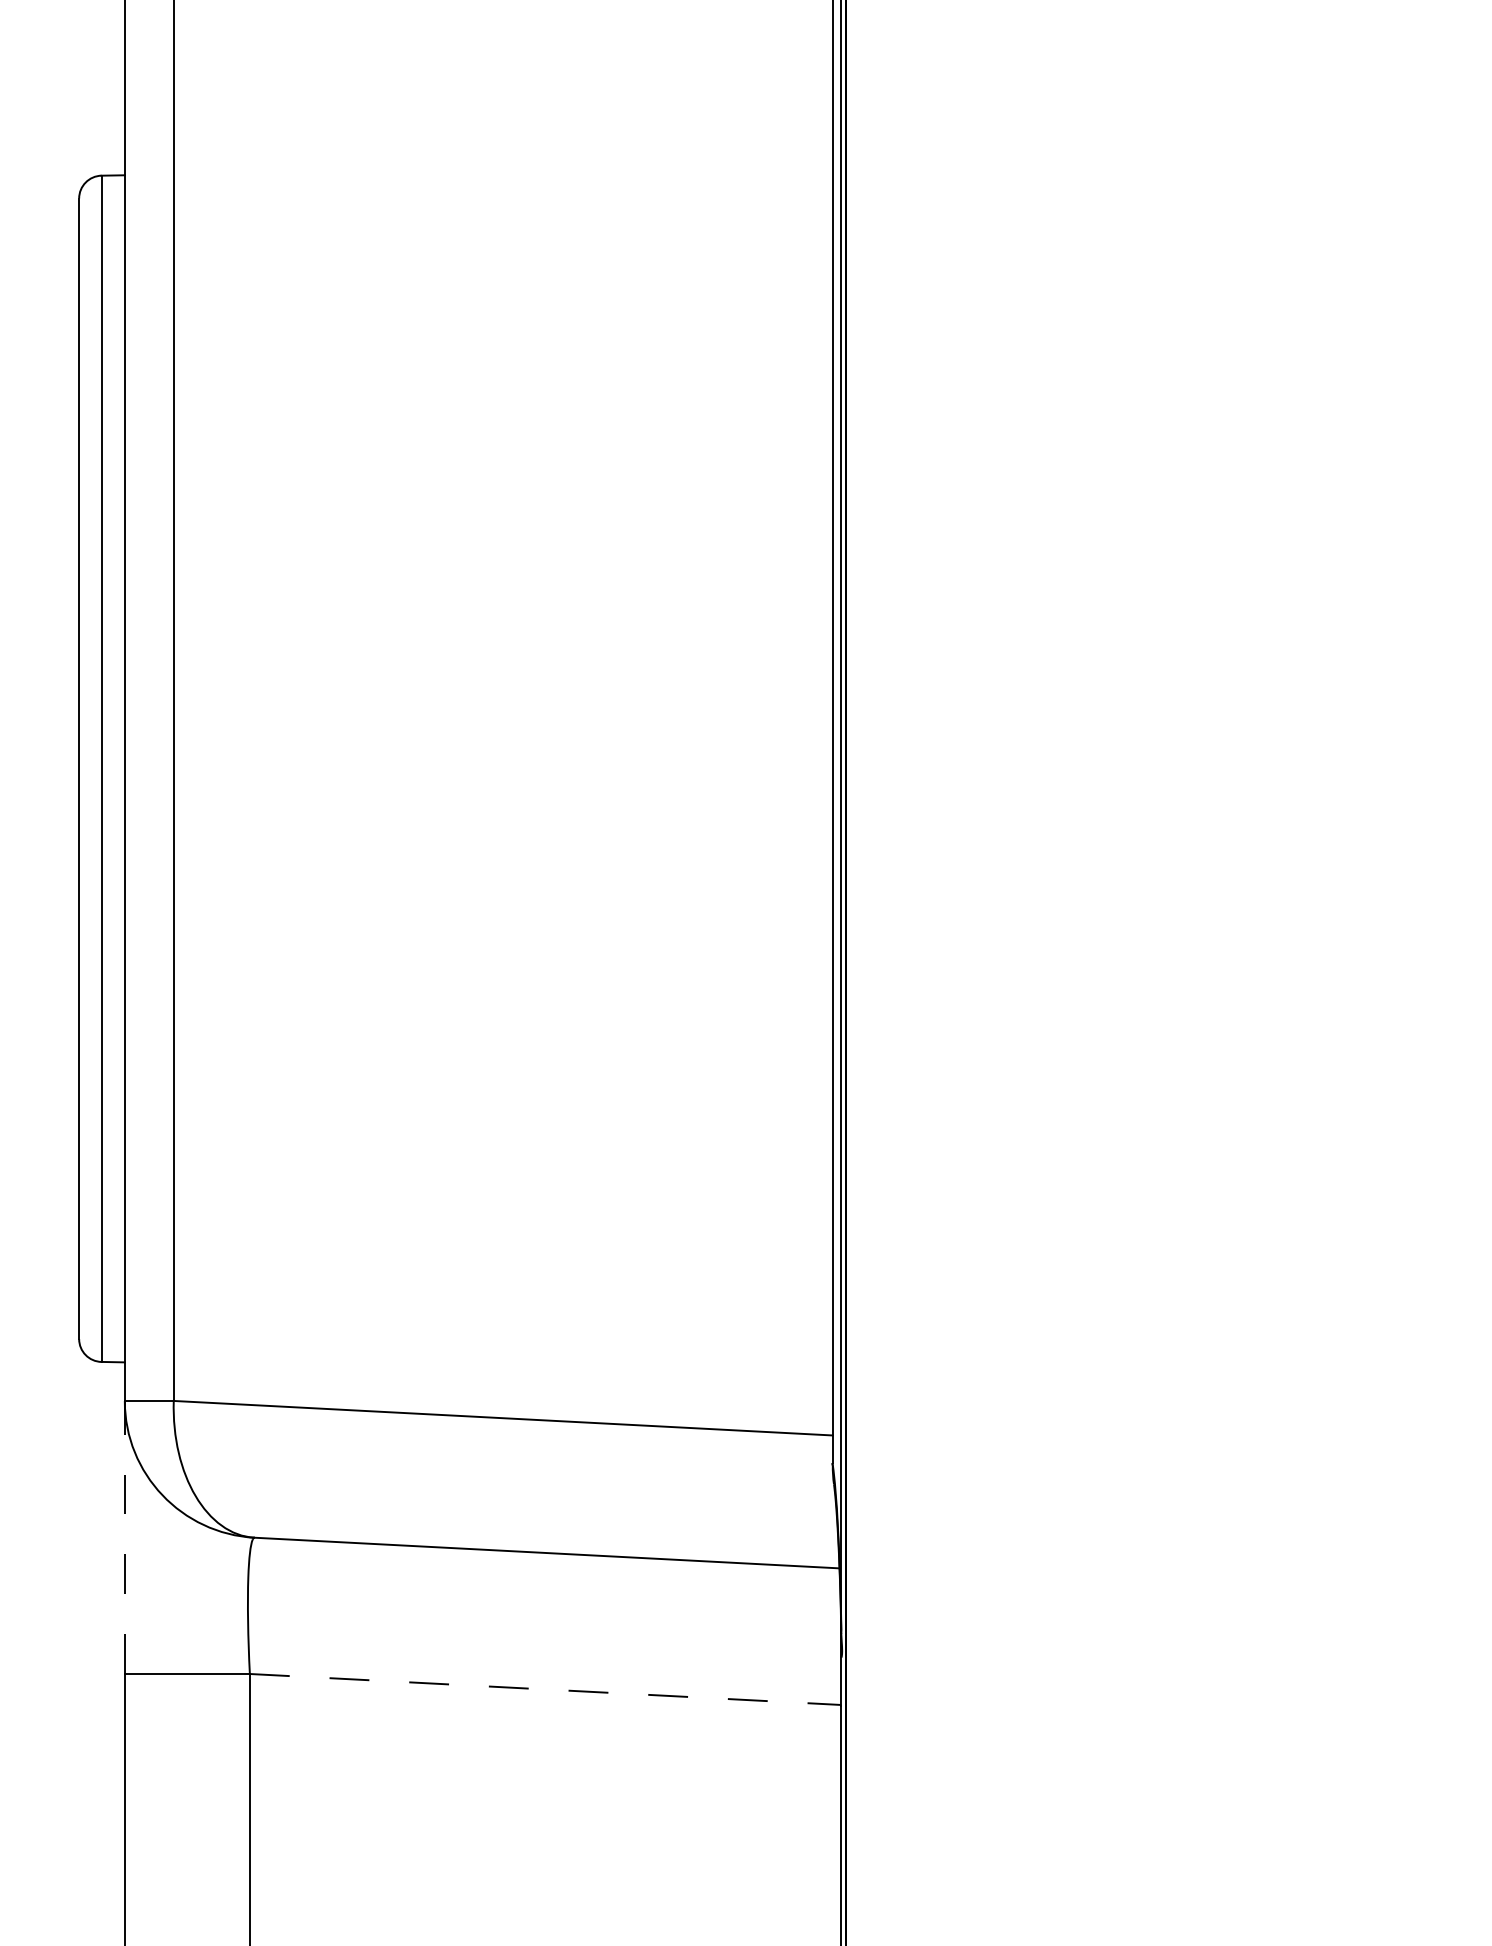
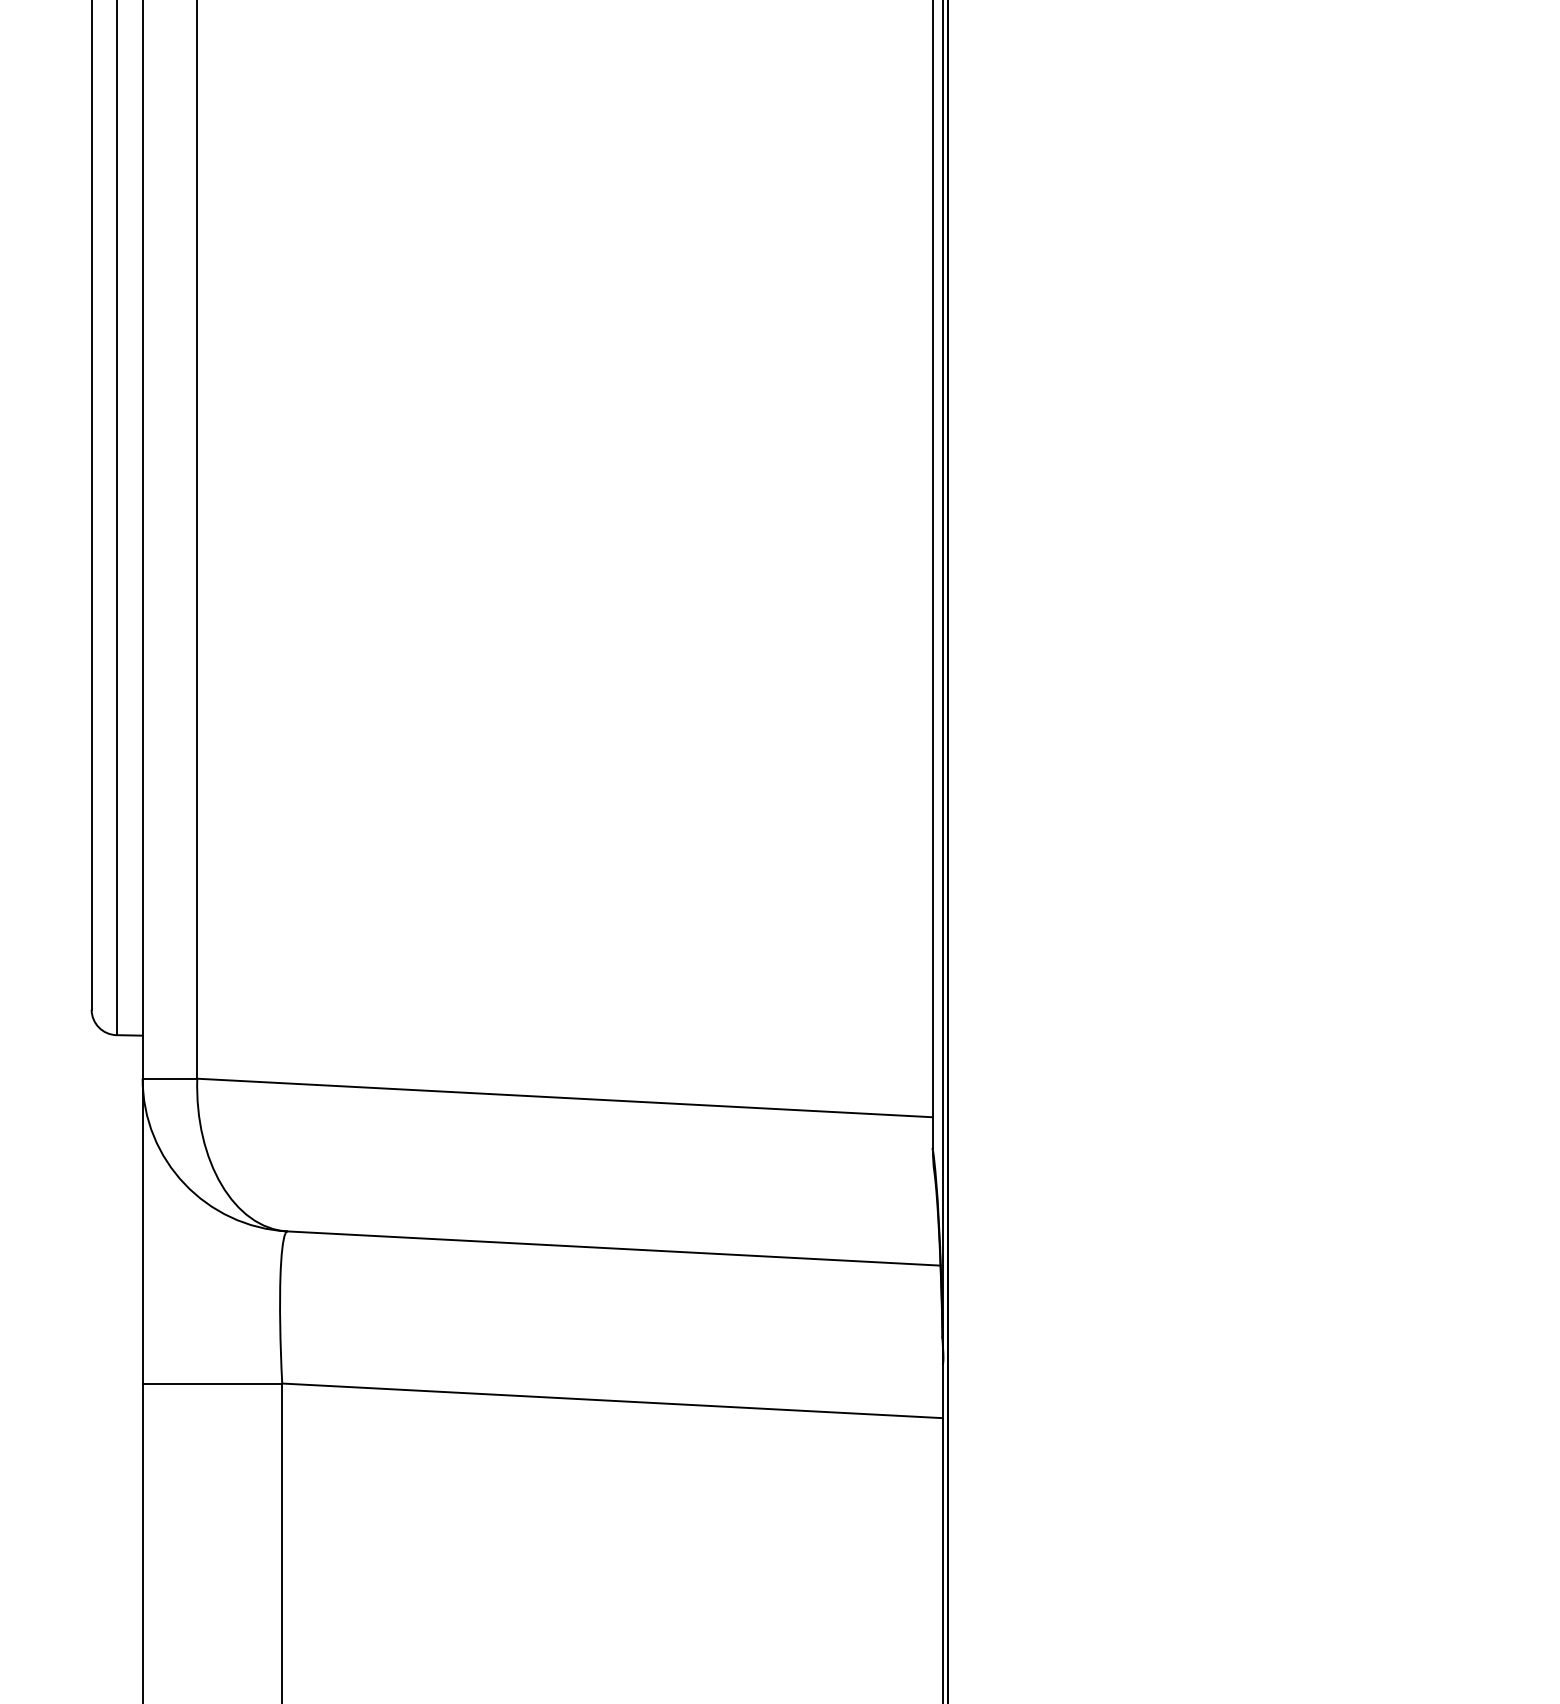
line: (124, 1537) -> (142, 1231), dashed -> solid
line: (546, 1689) -> (613, 1400), dashed -> solid

